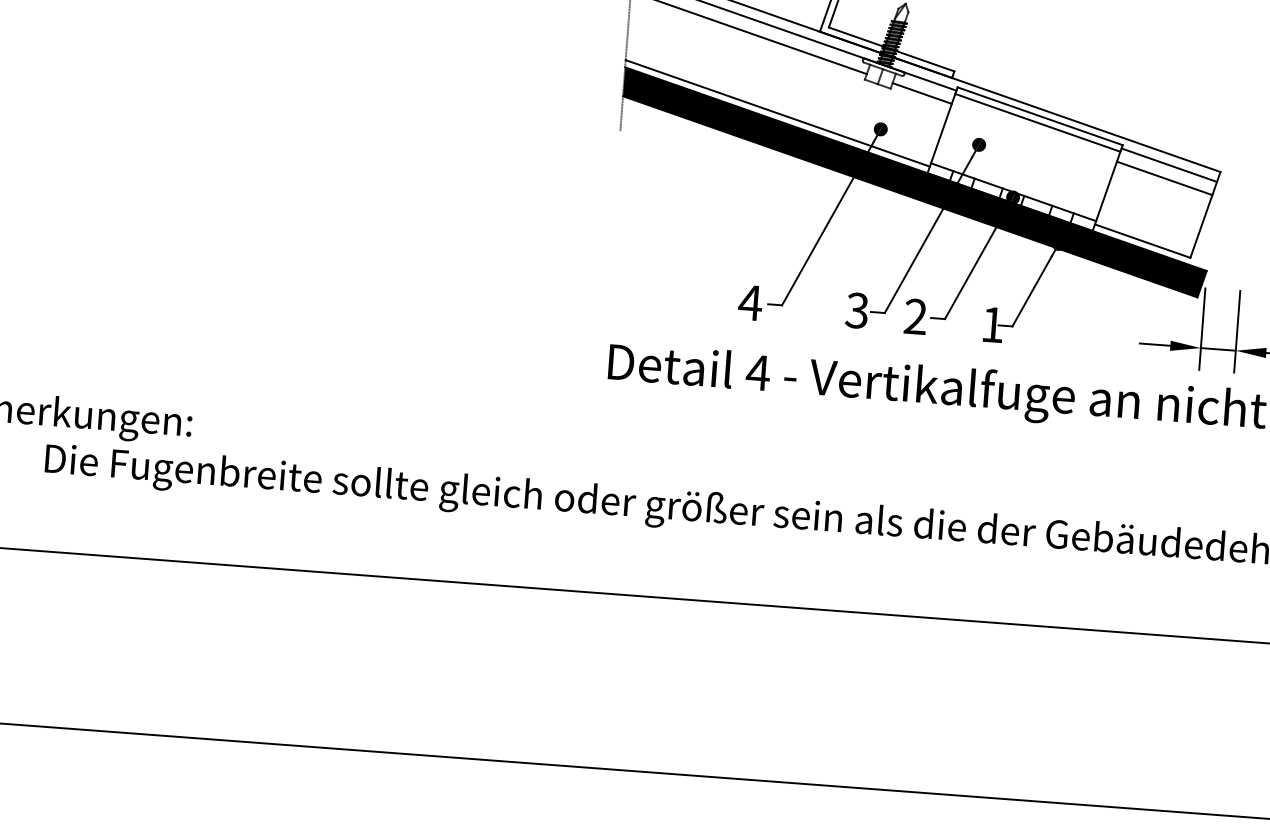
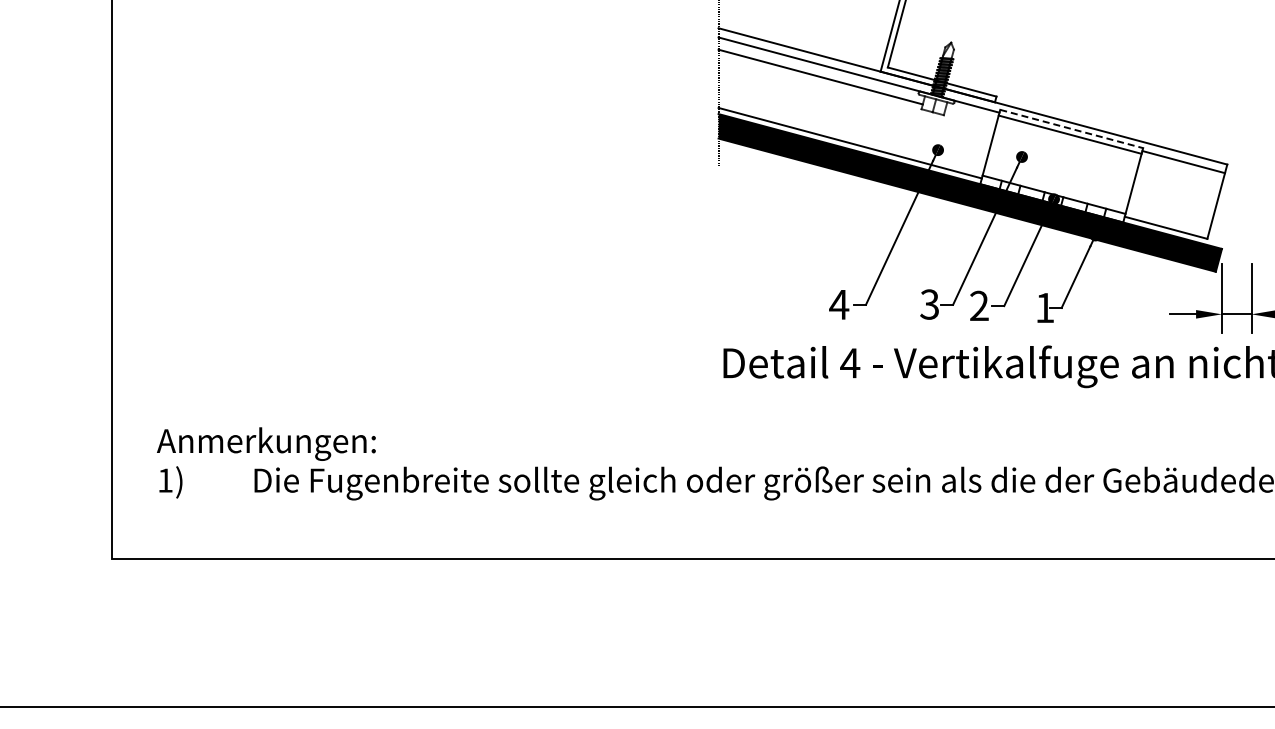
line: (921, 93) -> (970, 117), removed
line: (1039, 116) -> (1071, 129), solid -> dashed
line: (1164, 178) -> (1180, 173), removed

